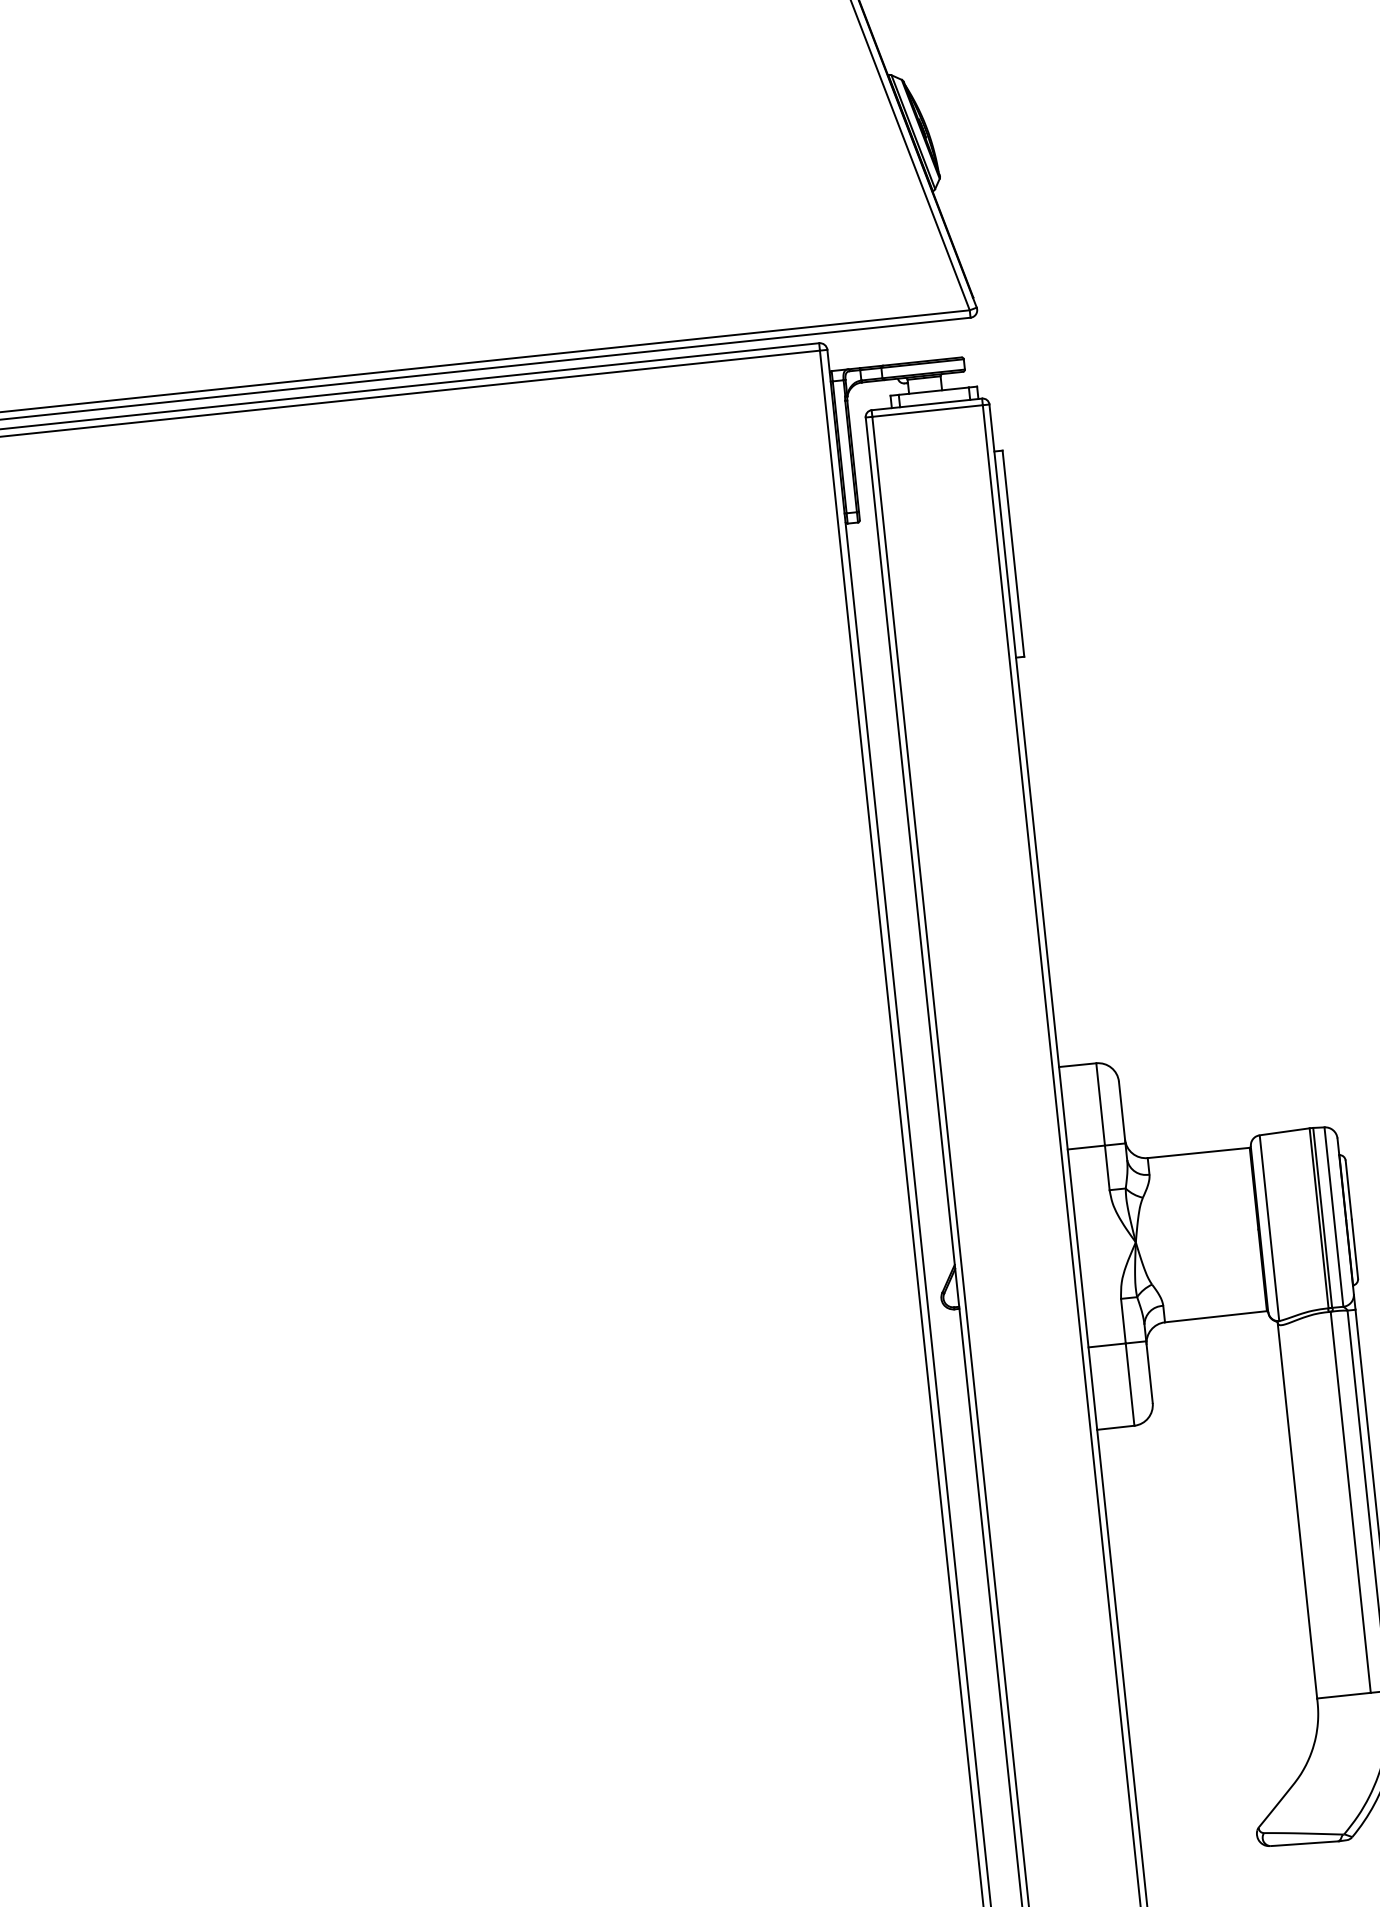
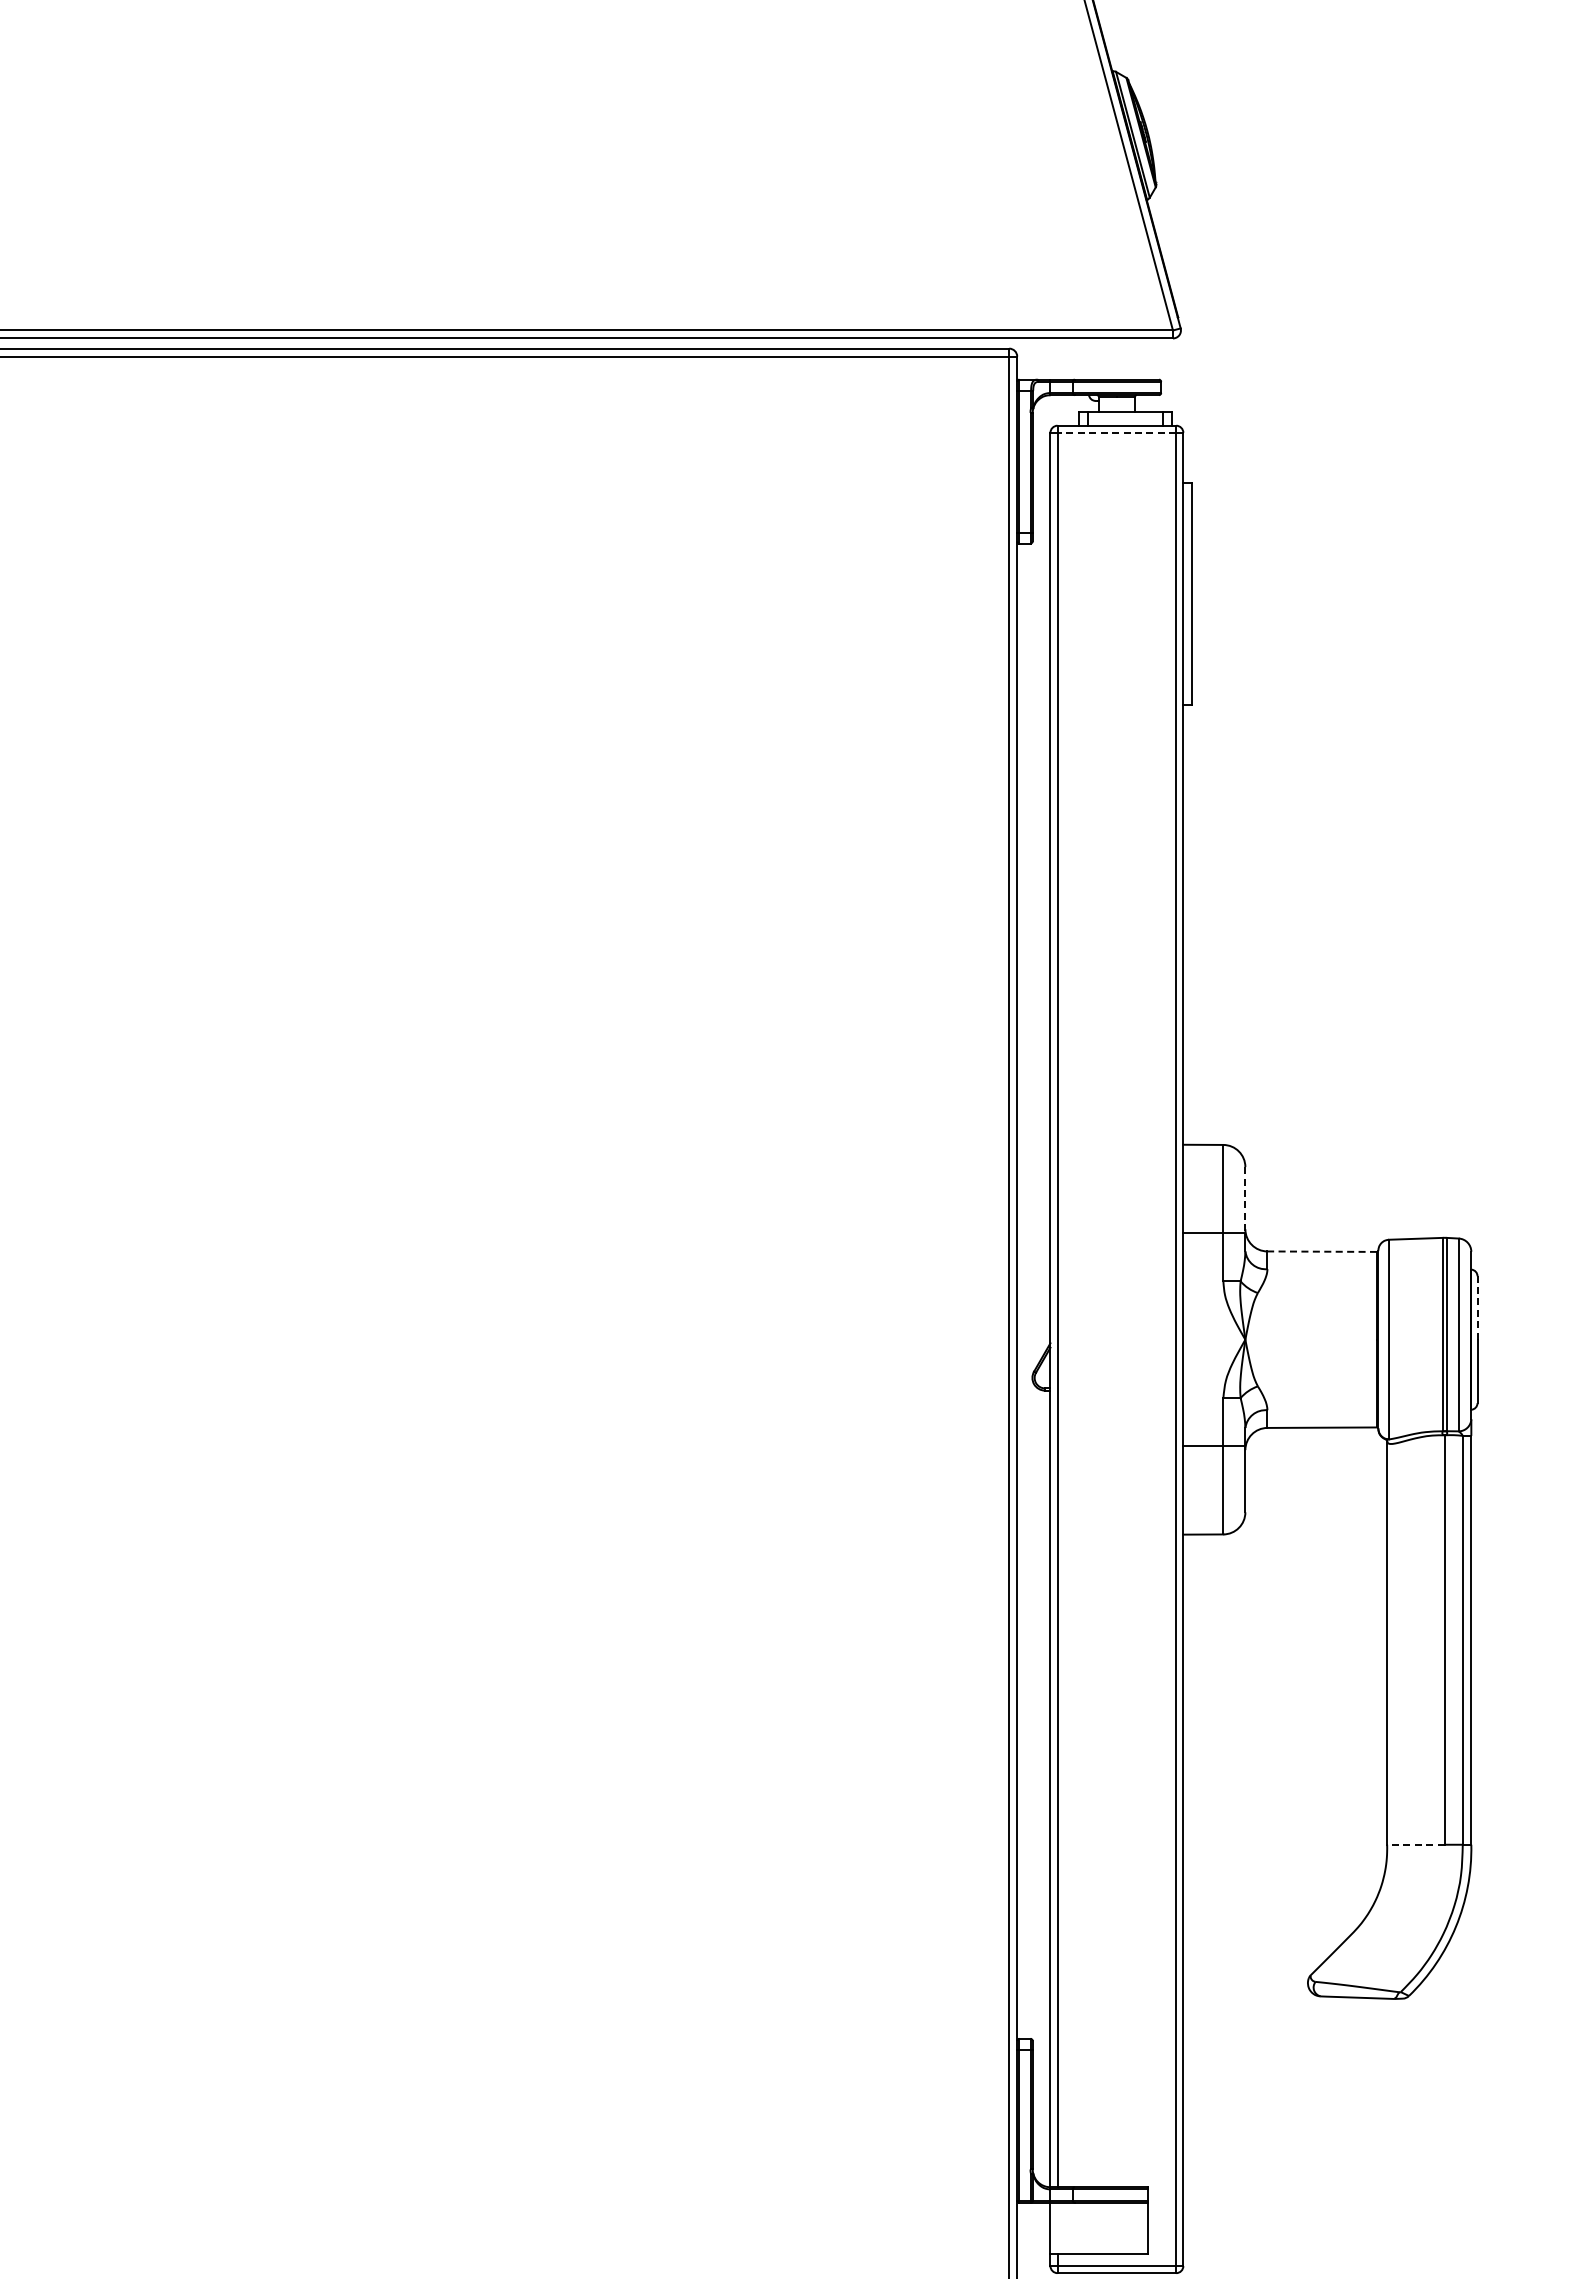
line: (927, 410) -> (1116, 432), solid -> dashed
line: (1122, 1112) -> (1245, 1200), solid -> dashed
line: (1198, 1152) -> (1322, 1251), solid -> dashed
line: (1348, 1189) -> (1477, 1307), solid -> dashed
line: (1343, 1695) -> (1415, 1844), solid -> dashed

